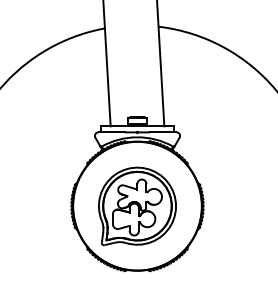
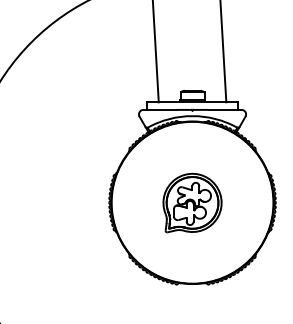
part: (137, 206) -> (192, 203), size x0.6

